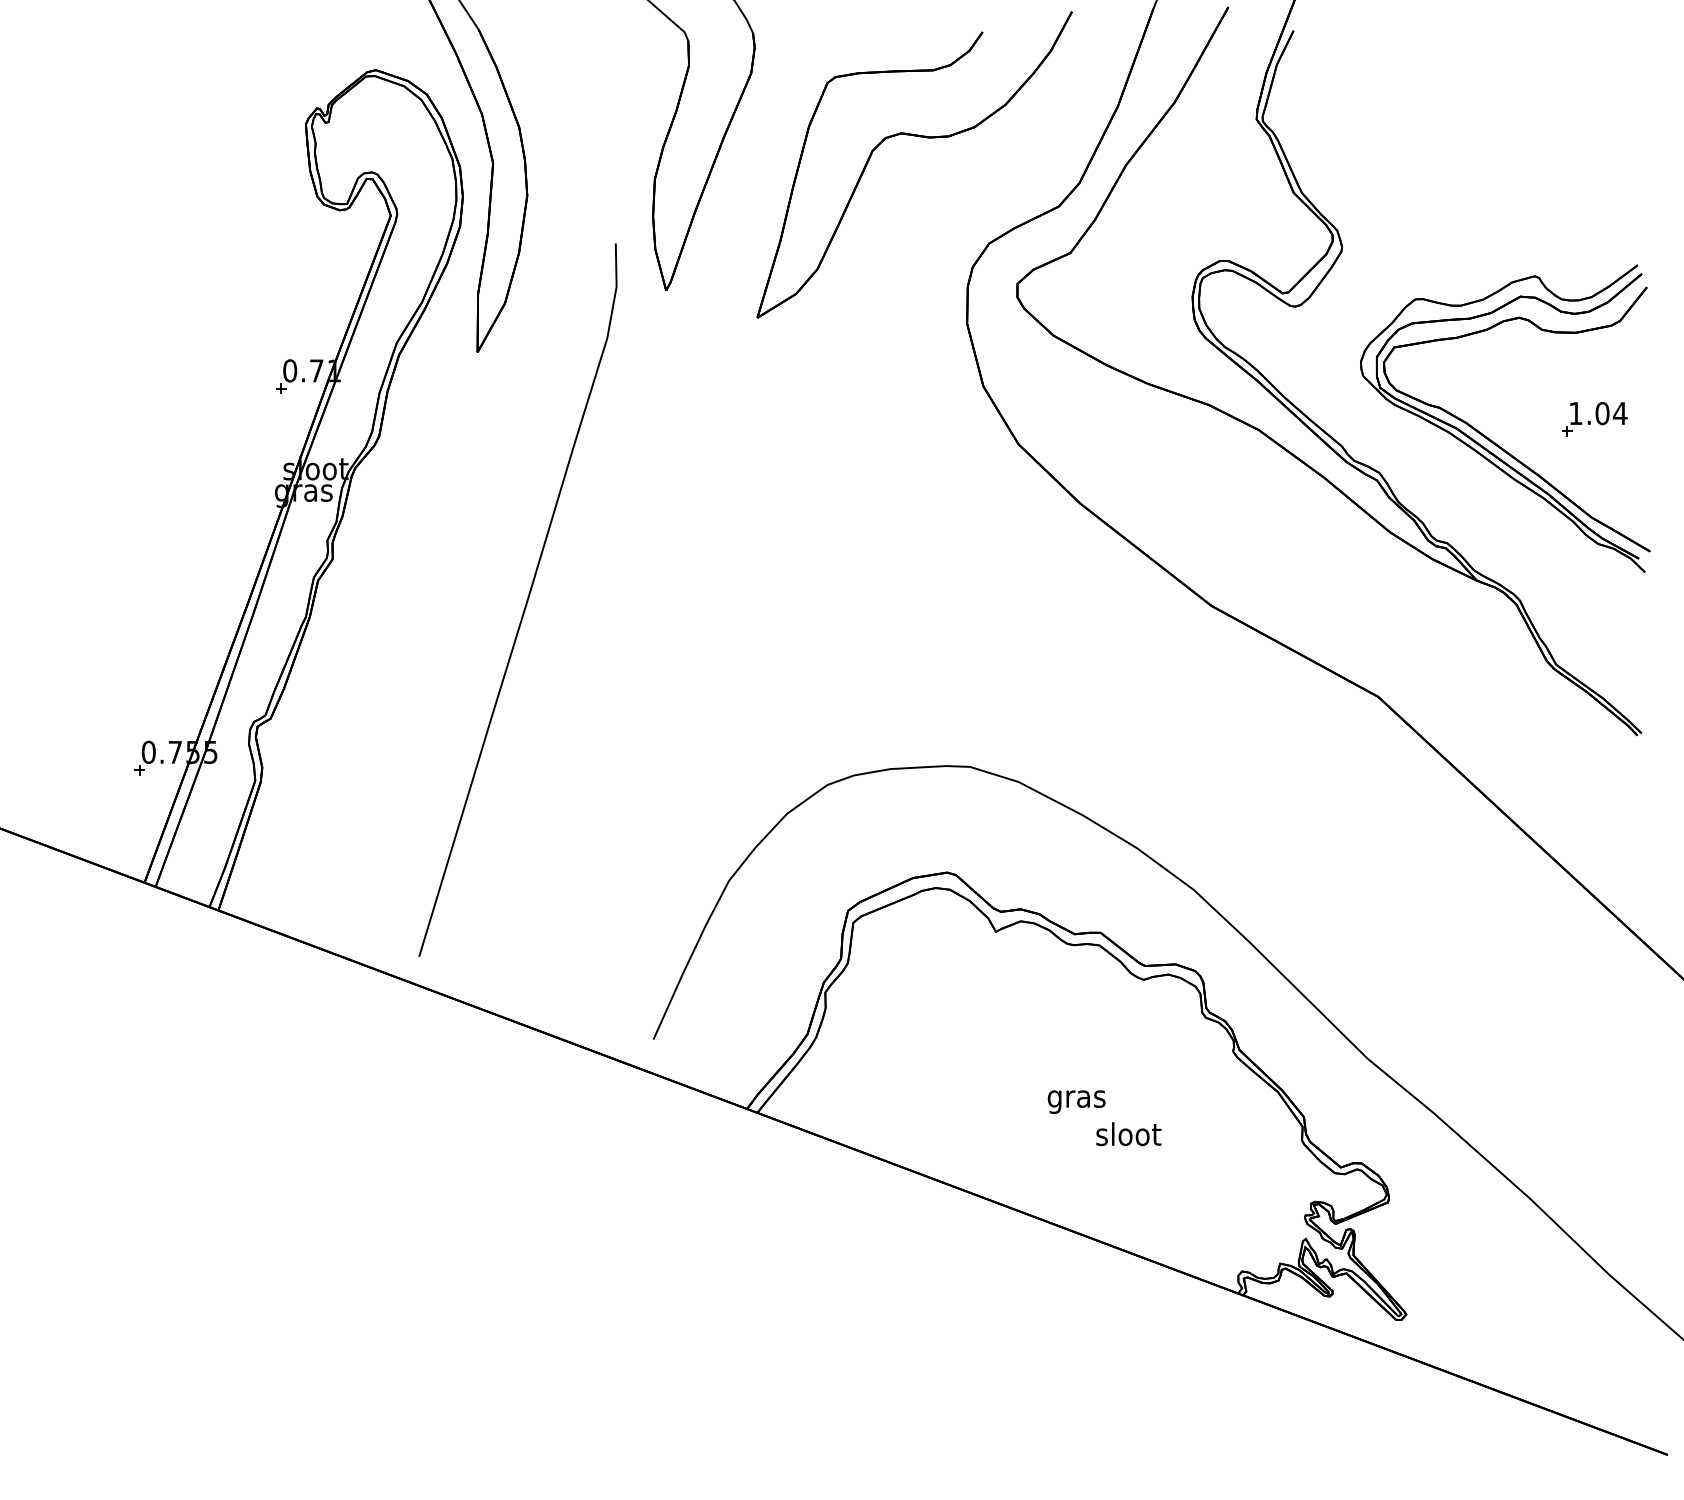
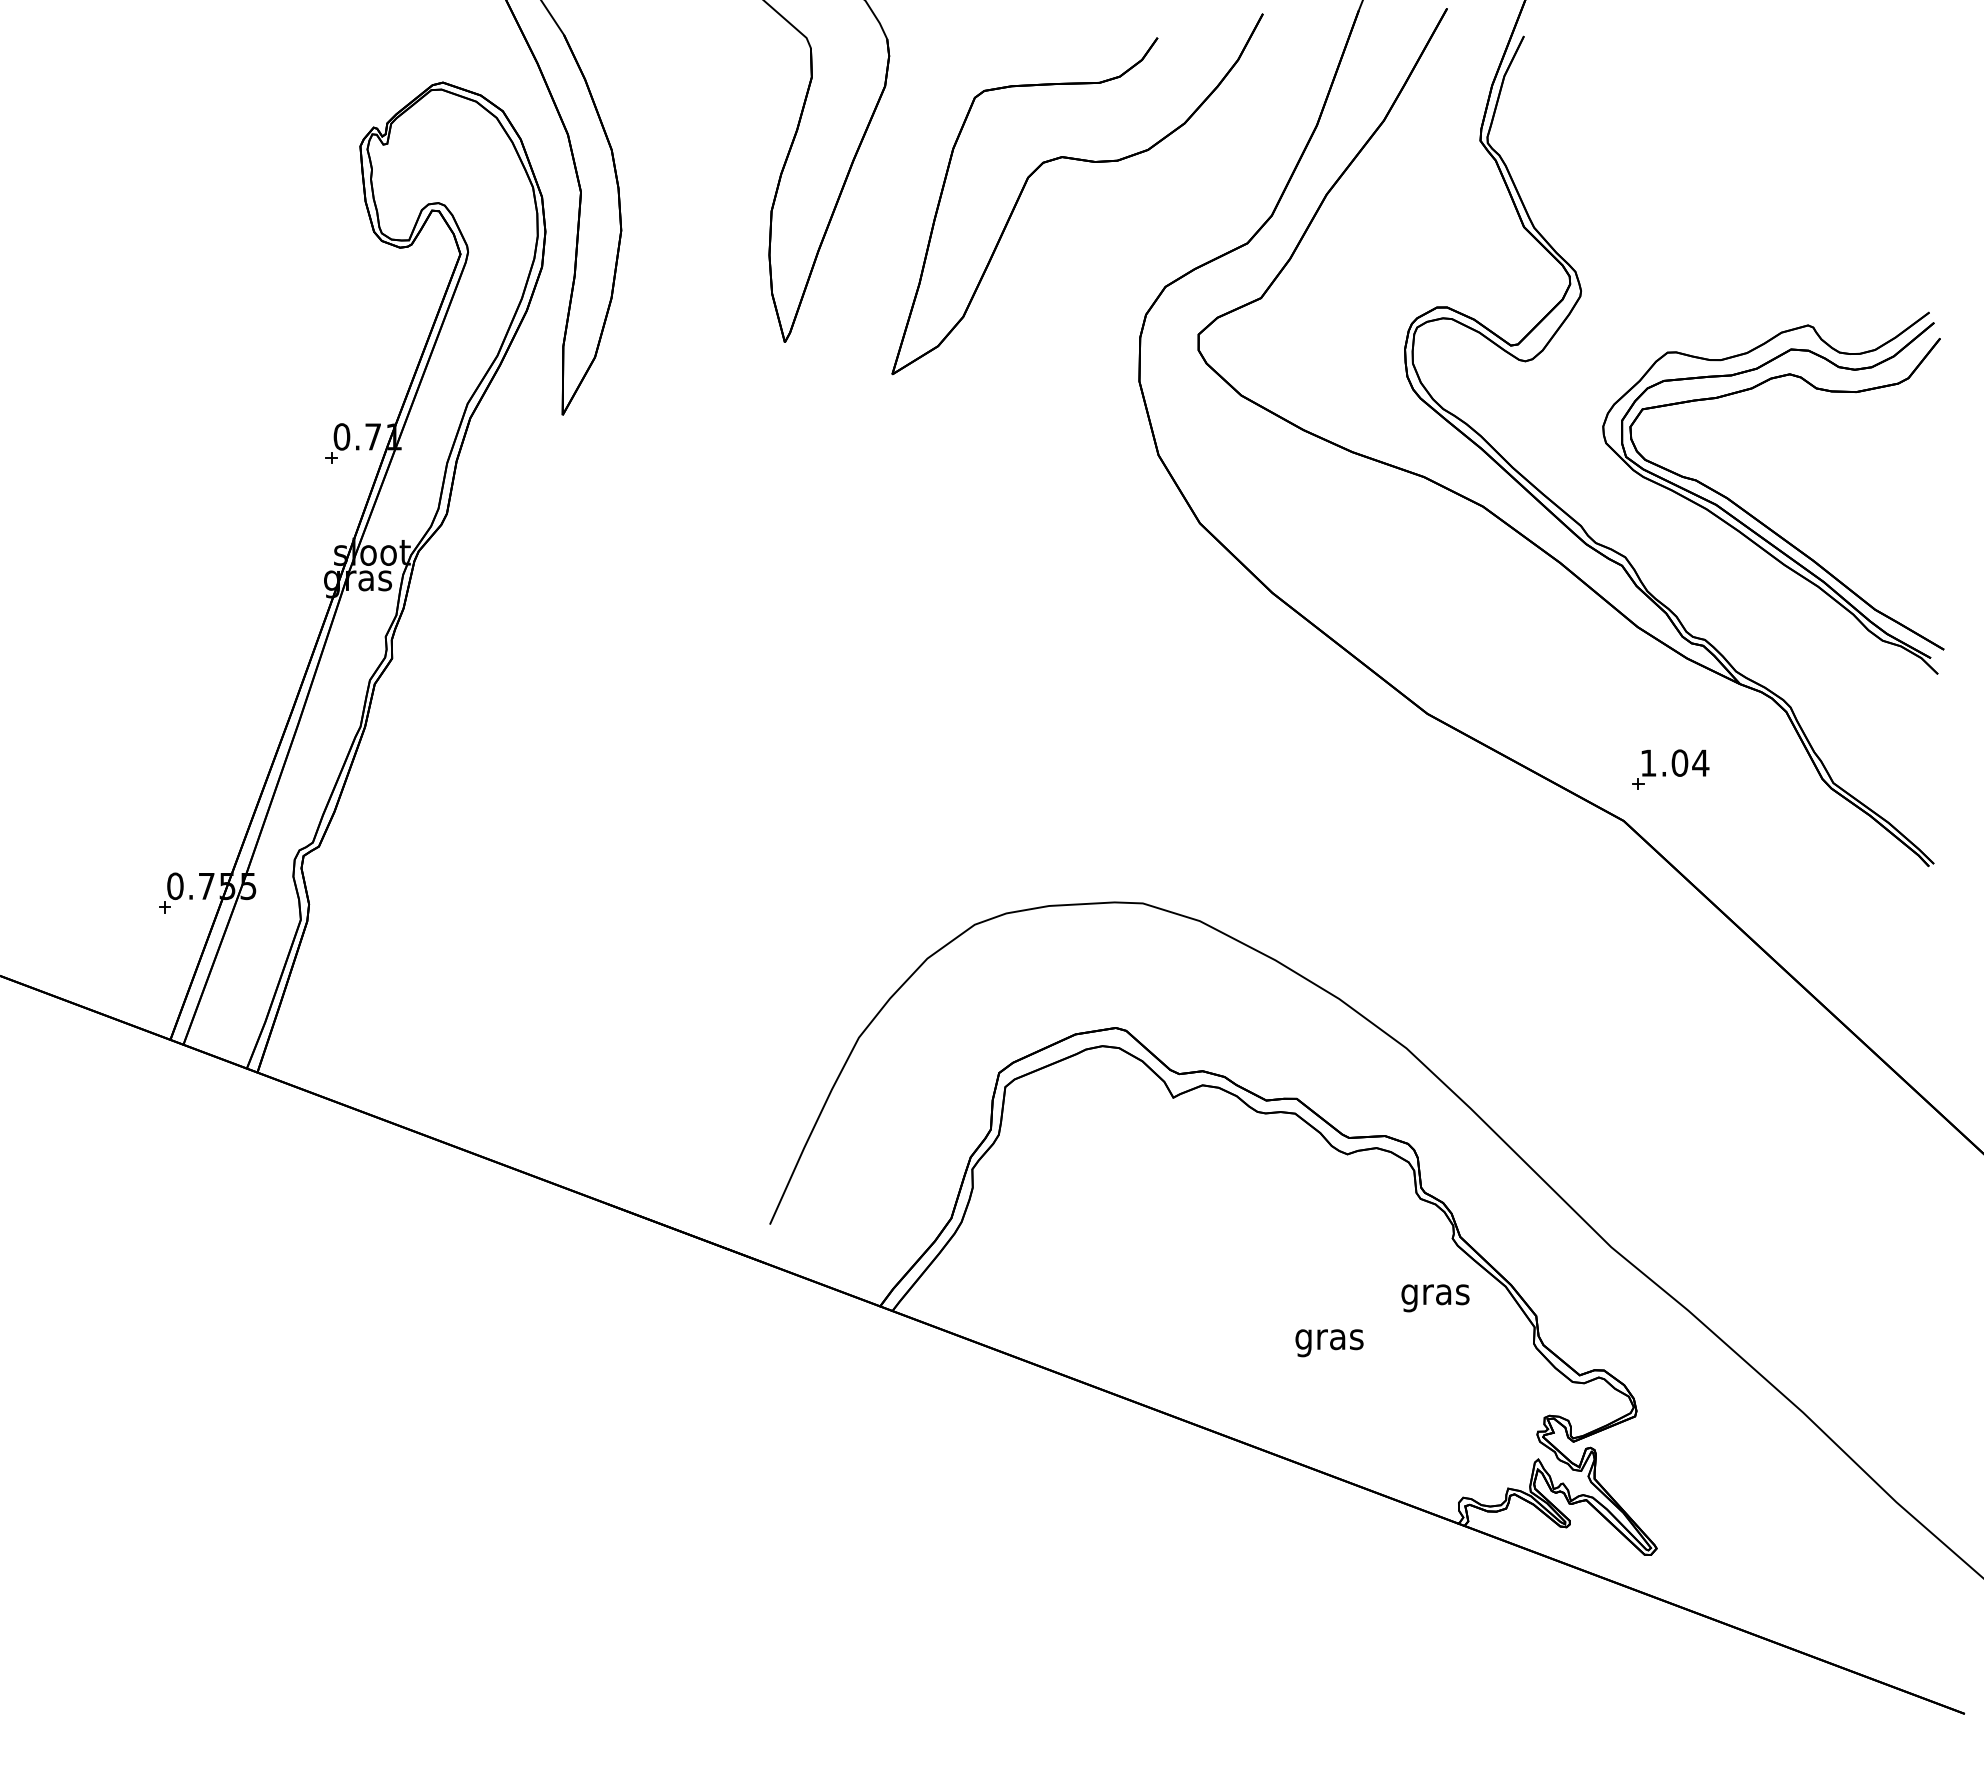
part: (1594, 418) -> (1670, 769), moved
curve: (525, 603) -> (619, 710), removed
text: (1076, 1102) -> (1435, 1298), moved
text: (1128, 1137) -> (1329, 1339), sloot -> gras

